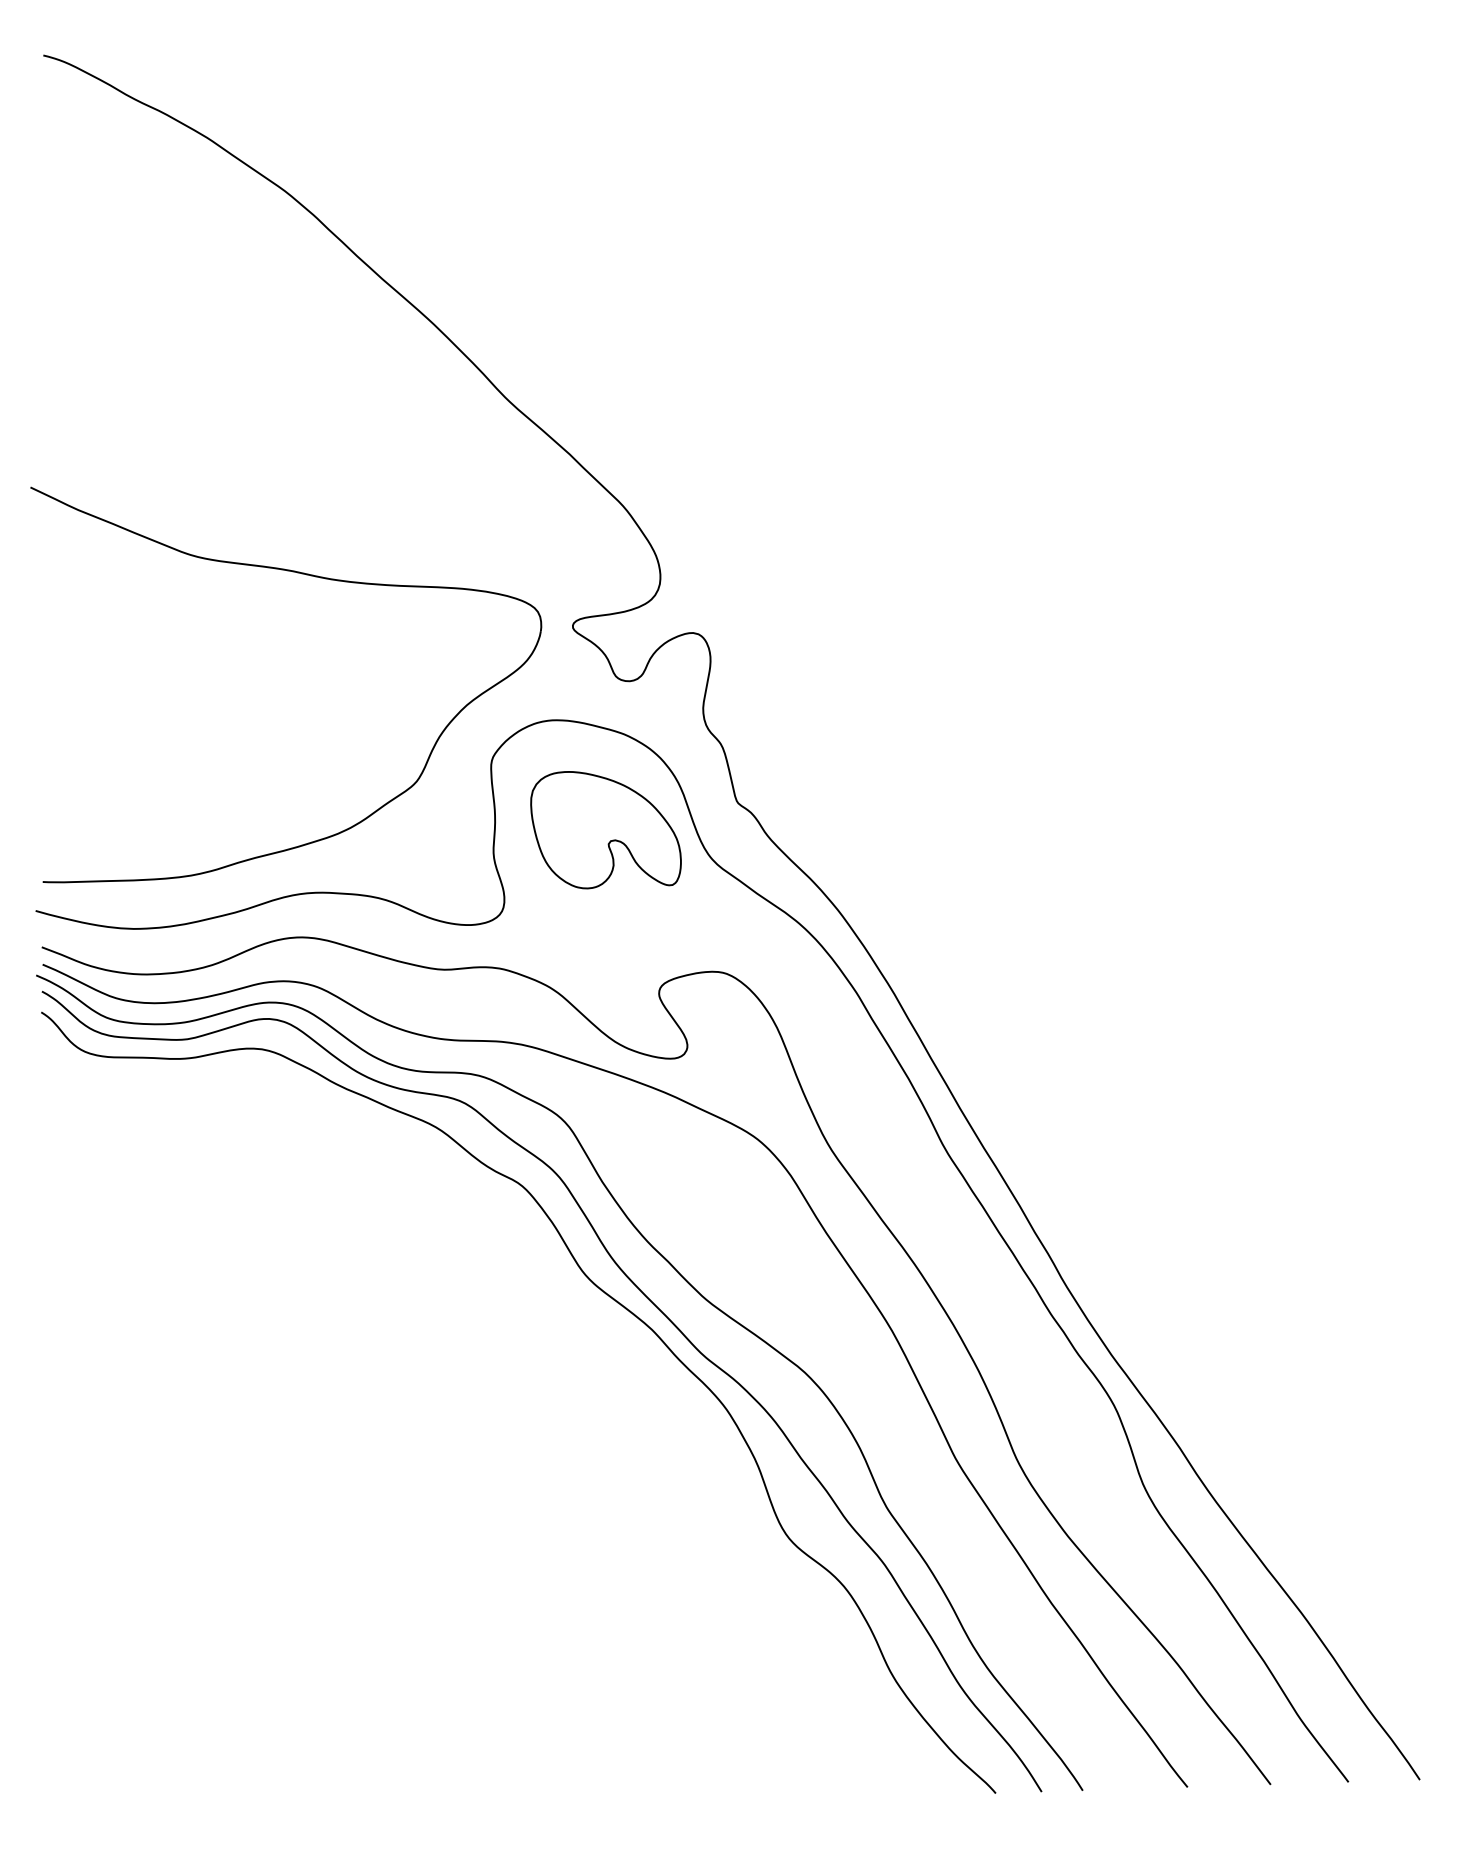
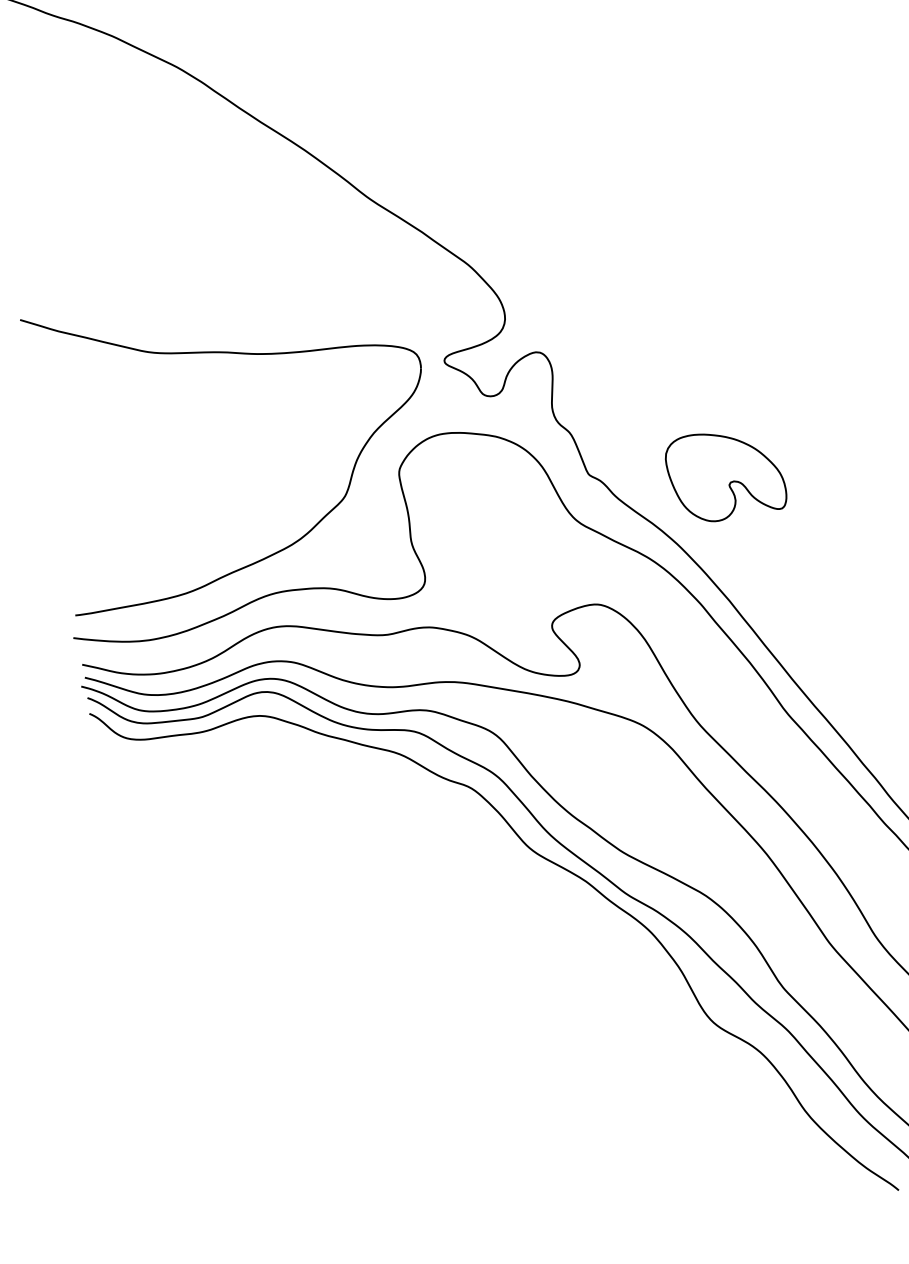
part: (605, 830) -> (725, 475), moved

